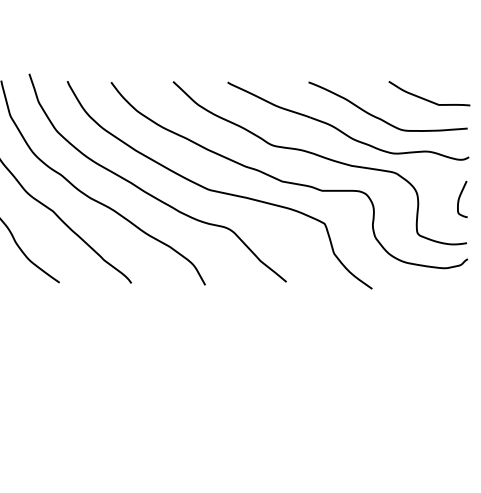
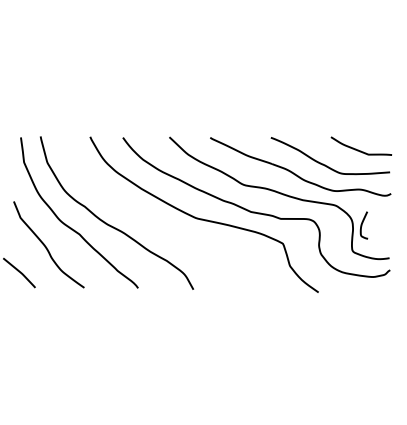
curve: (149, 192) -> (151, 220), removed
curve: (460, 199) -> (362, 225), moved

